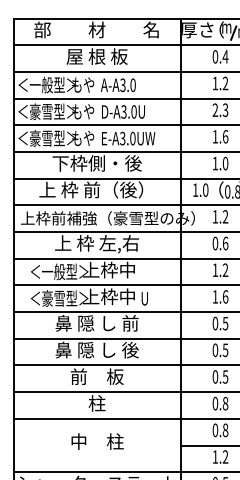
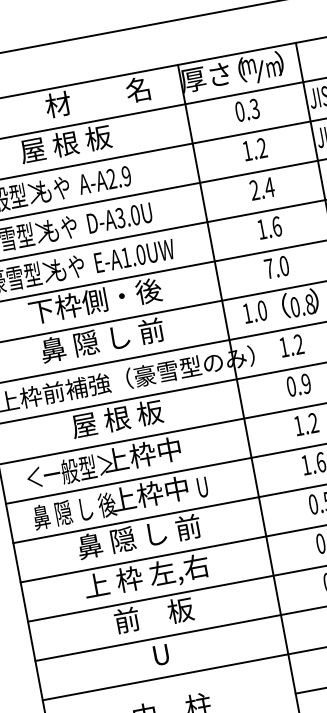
text: (225, 56) -> (254, 108), 0.4 -> 0.3
text: (127, 85) -> (118, 178), A-A3.0 -> A-A2.9
text: (225, 110) -> (269, 187), 2.3 -> 2.4
text: (122, 138) -> (125, 257), E-A3.0UW -> E-A1.0UW
text: (215, 163) -> (269, 268), 1.0 -> 7.0
text: (91, 189) -> (94, 341), 上 枠 前（後） -> 鼻 隠 し 前
text: (225, 243) -> (306, 383), 0.6 -> 0.9
text: (96, 244) -> (116, 420), 上 枠 左,右 -> 屋 根 板
text: (59, 298) -> (76, 510), ＜豪雪型＞ -> 鼻 隠 し 後
text: (96, 350) -> (145, 576), 鼻 隠 し 後 -> 上 枠 左,右
text: (96, 403) -> (160, 654), 柱 -> U

